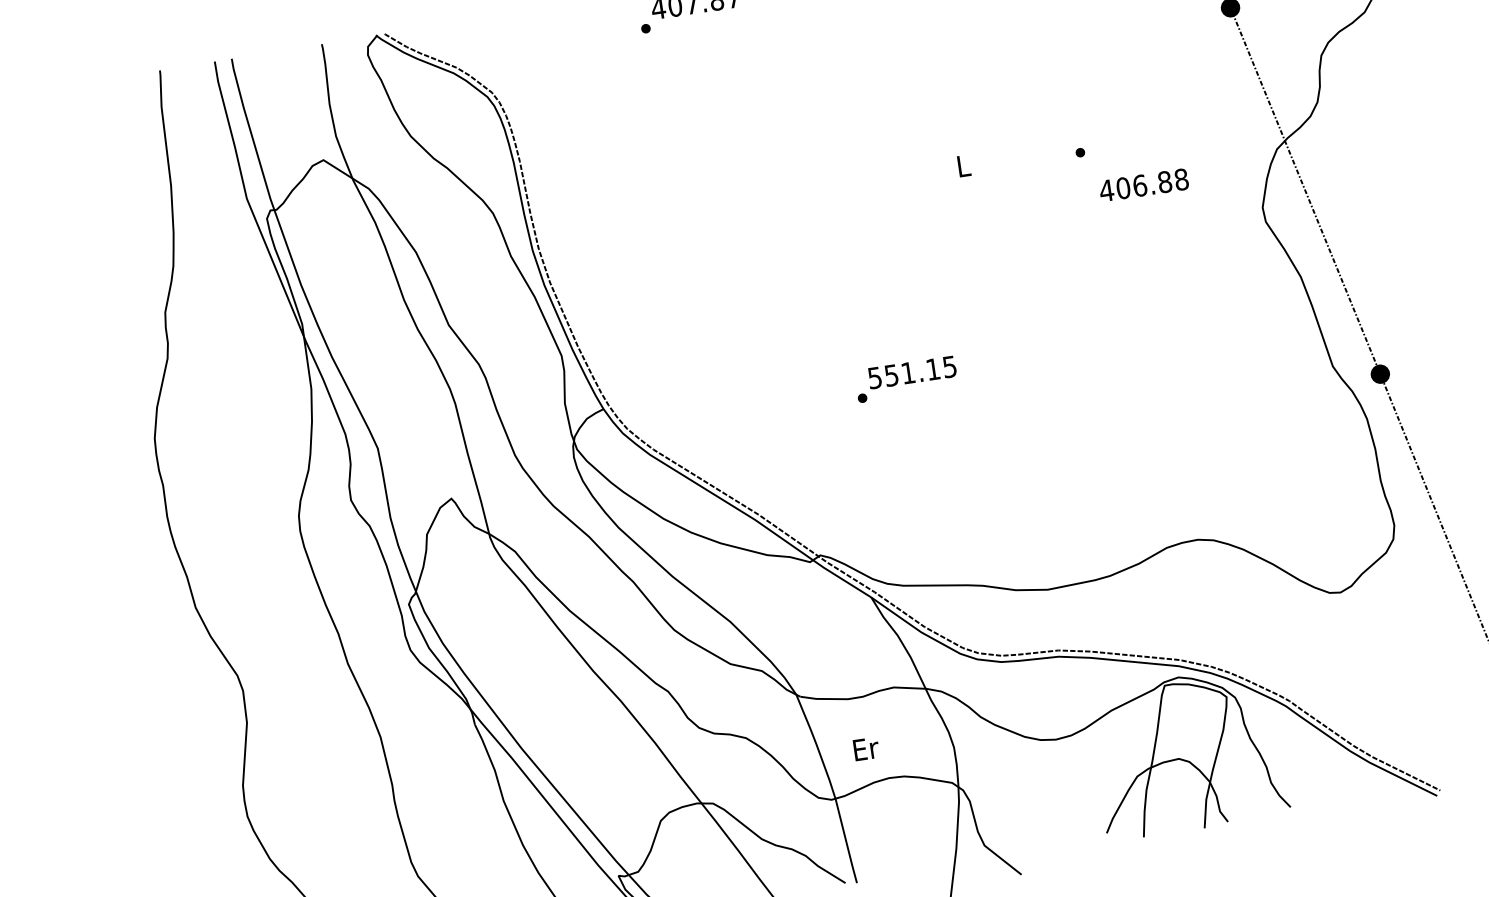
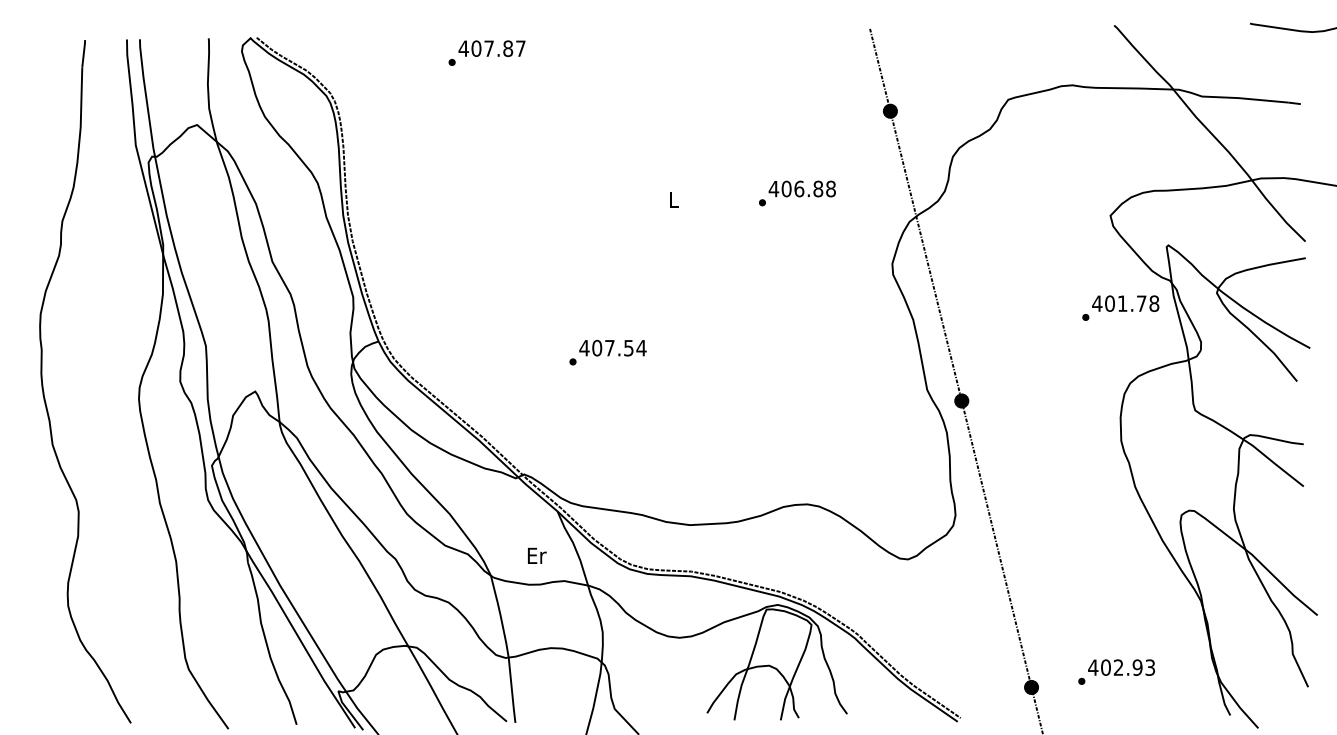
text: (1142, 184) -> (801, 188), moved
text: (911, 371) -> (612, 347), 551.15 -> 407.54
text: (866, 748) -> (537, 555), moved

